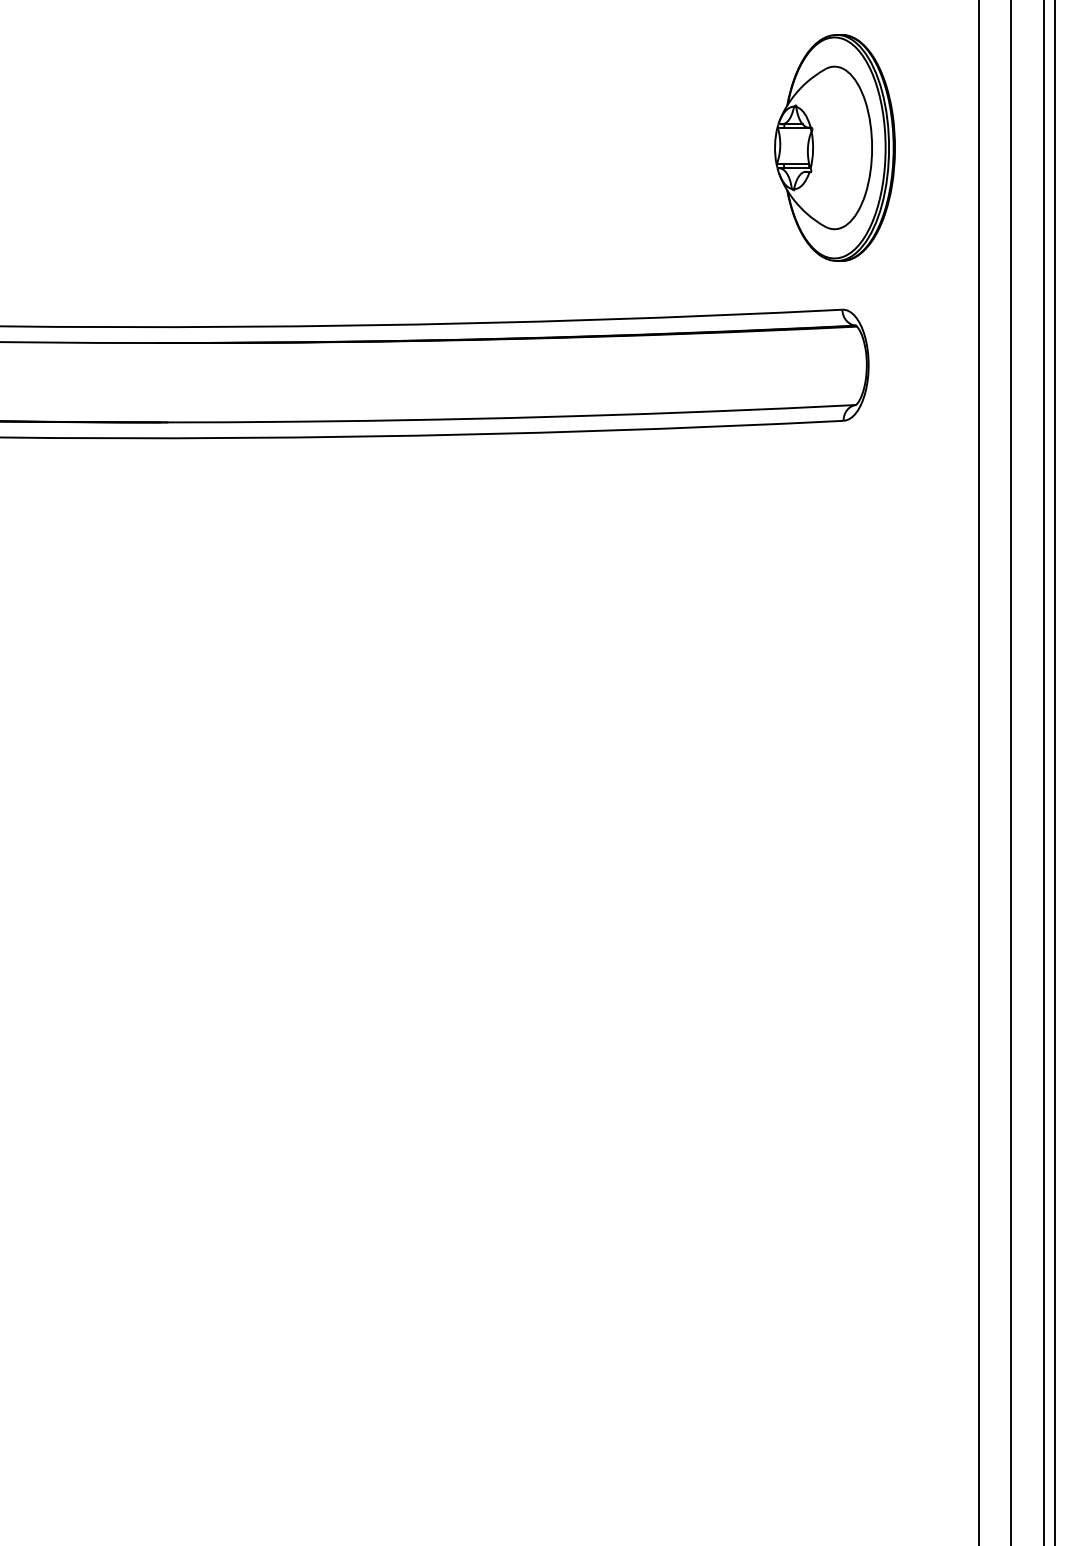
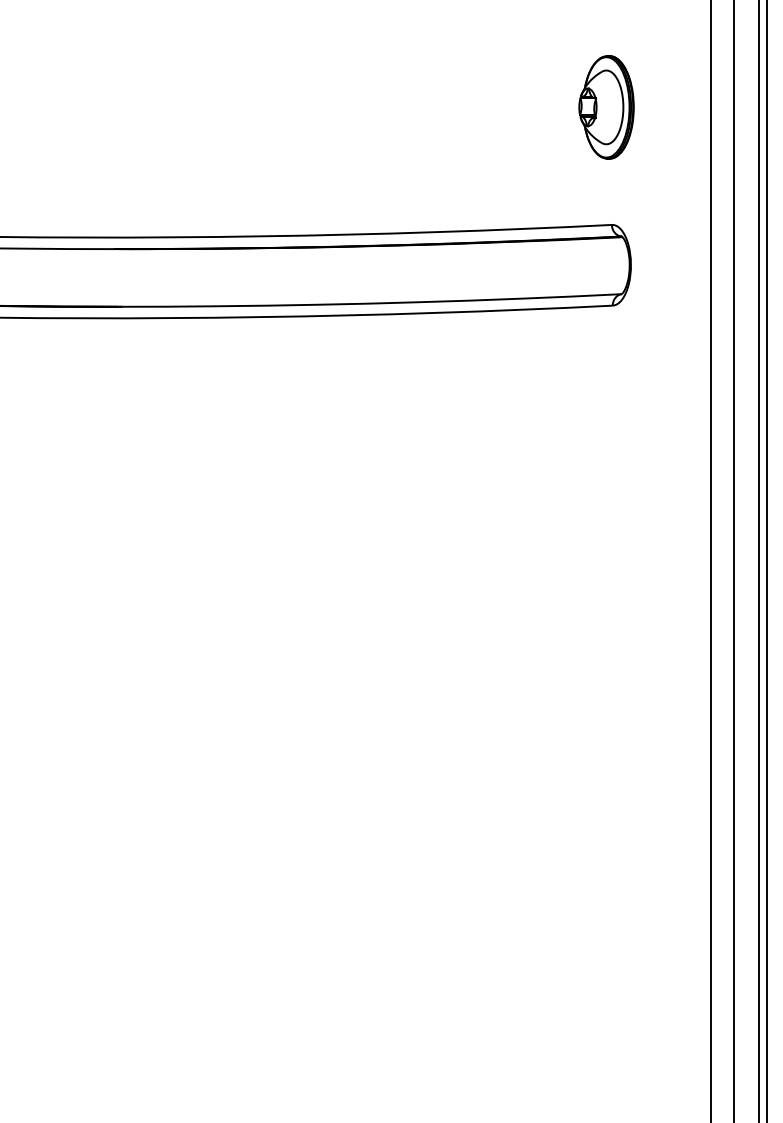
part: (834, 147) -> (606, 107), size x0.62

